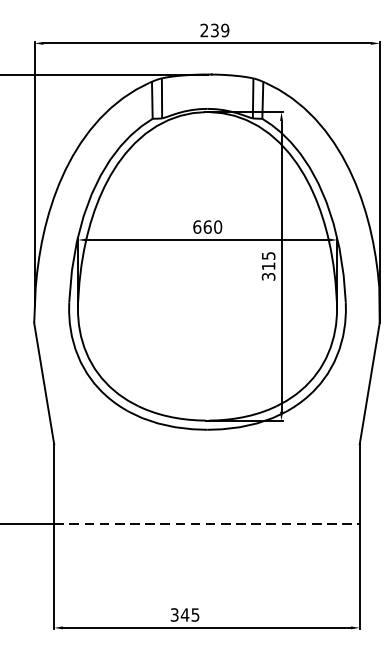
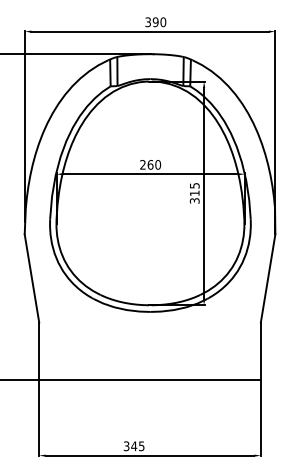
text: (214, 30) -> (155, 22), 239 -> 390
text: (196, 226) -> (142, 164), 660 -> 260
line: (207, 524) -> (150, 380), dashed -> solid

